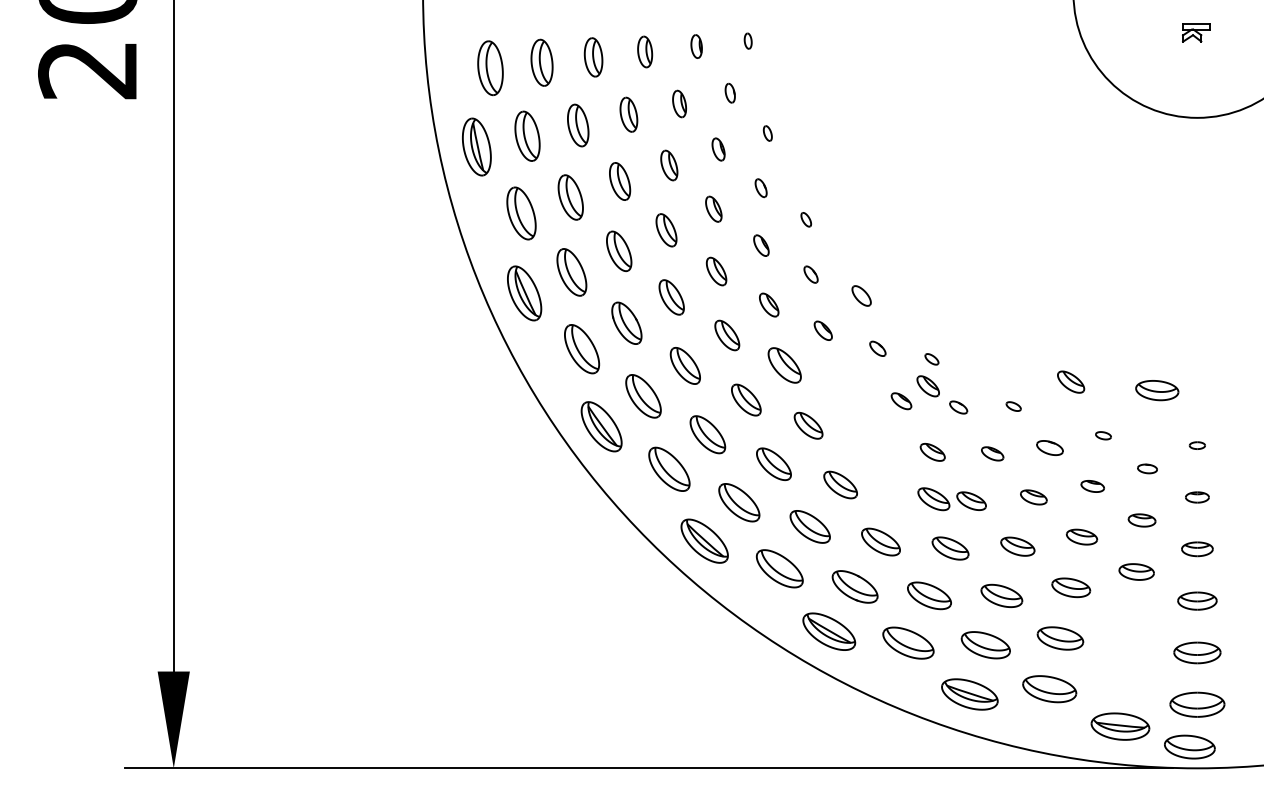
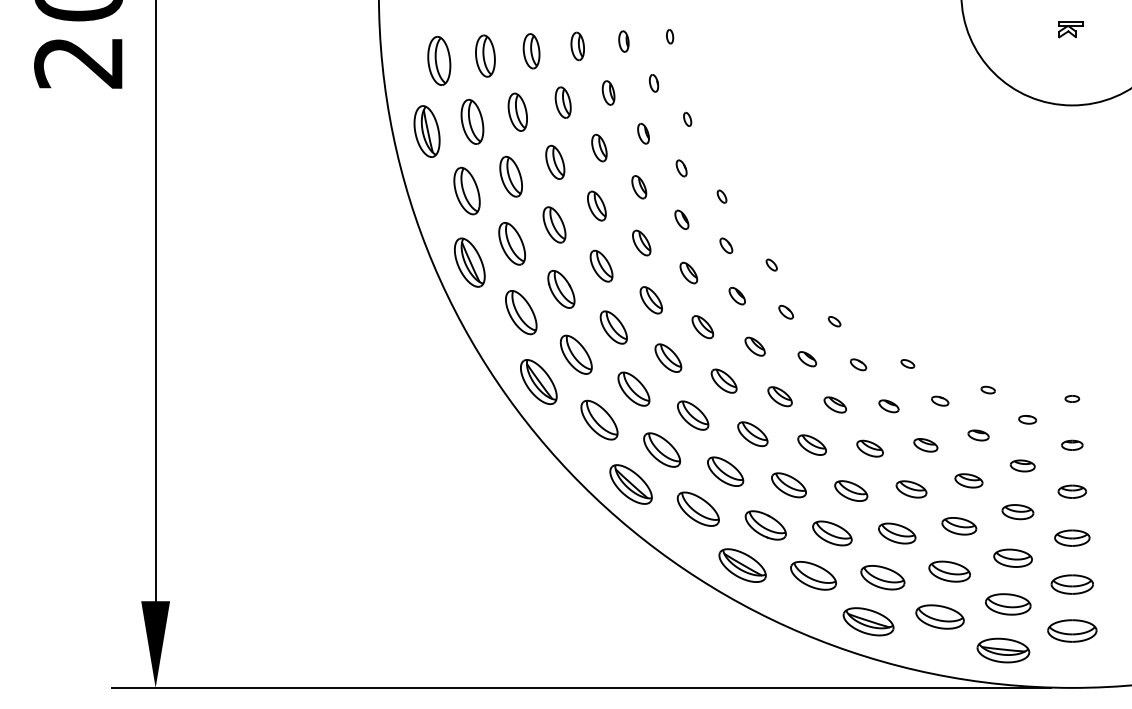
part: (861, 296) -> (771, 265), size x0.62
part: (784, 365) -> (702, 327), size x0.71
part: (1071, 381) -> (780, 396), moved
part: (927, 386) -> (754, 346), moved
part: (1157, 390) -> (1013, 558), moved
part: (1049, 448) -> (939, 401), size x0.71
part: (933, 499) -> (811, 445), moved
part: (1189, 746) -> (1007, 603), moved

